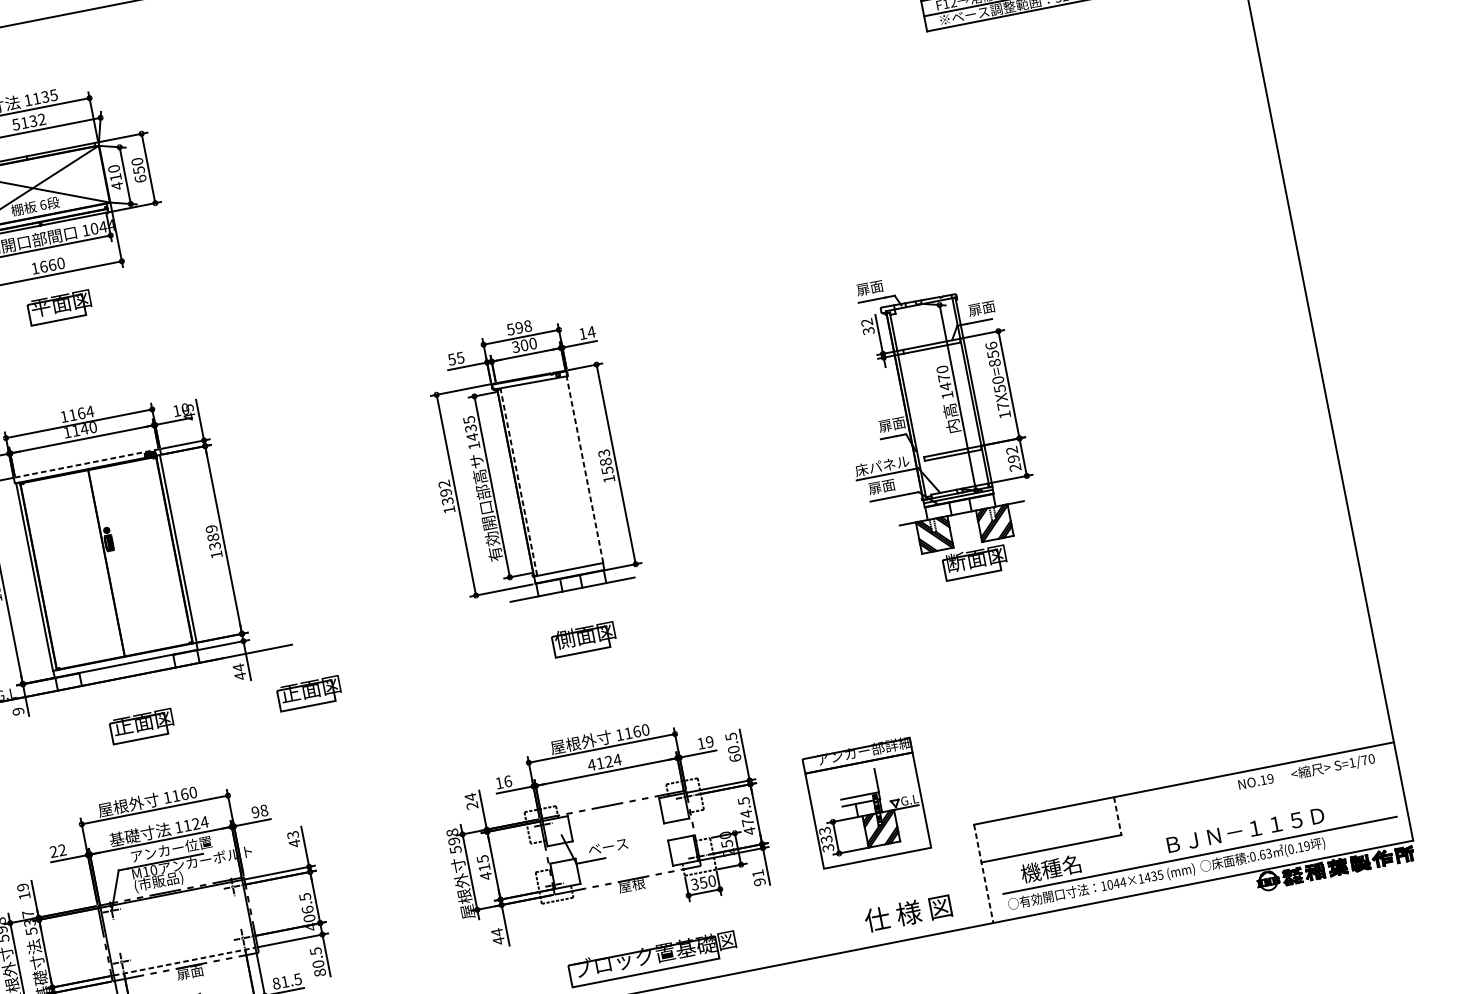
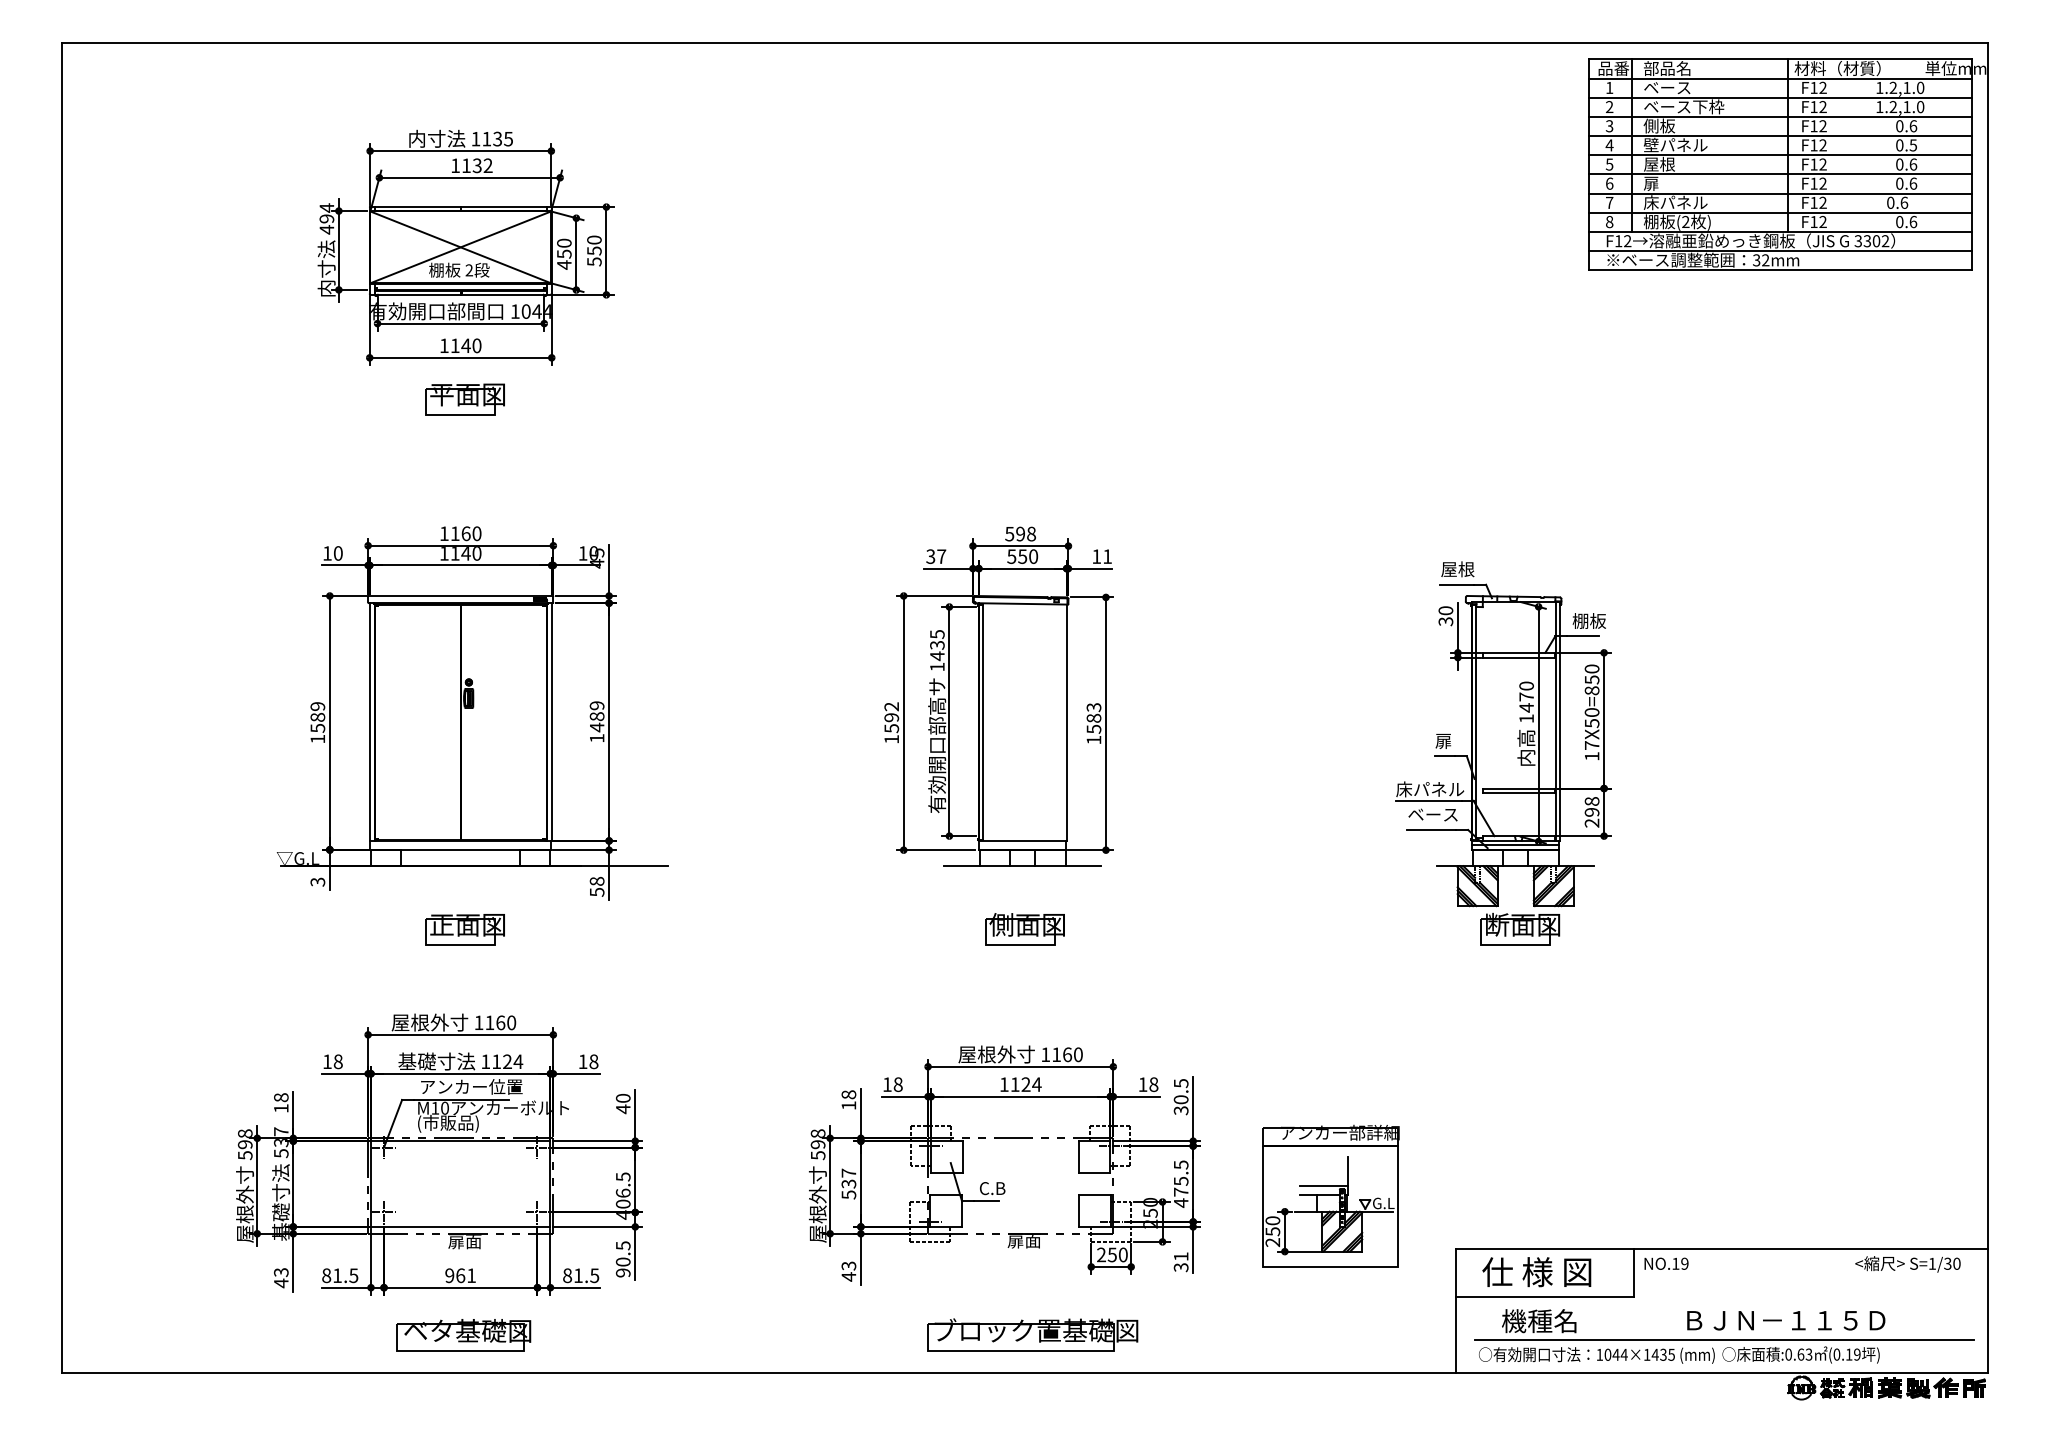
text: (16, 124) -> (455, 165), 5132 -> 1132
text: (115, 176) -> (564, 253), 410 -> 450
text: (140, 178) -> (594, 261), 650 -> 550
text: (43, 205) -> (469, 270), 6 -> 2
text: (47, 265) -> (460, 345), 1660 -> 1140
text: (869, 288) -> (1457, 569), 扉面 -> 屋根
text: (981, 308) -> (1588, 620), 扉面 -> 棚板
text: (866, 322) -> (1445, 610), 32 -> 30
text: (591, 332) -> (1107, 556), 14 -> 11
text: (990, 345) -> (1591, 668), 17X50=856 -> 17X50=850
text: (520, 346) -> (1017, 556), 300 -> 550
text: (456, 358) -> (936, 556), 55 -> 37
text: (89, 411) -> (476, 533), 1164 -> 1160
text: (898, 423) -> (1460, 741), 扉面 -> 扉
text: (1011, 450) -> (1591, 801), 292 -> 298
line: (86, 463) -> (460, 595), dashed -> solid
line: (584, 469) -> (1066, 722), dashed -> solid
line: (519, 482) -> (983, 722), dashed -> solid
text: (888, 485) -> (1432, 814), 扉面 -> ベース
text: (447, 501) -> (891, 728), 1392 -> 1592
text: (214, 546) -> (596, 727), 1389 -> 1489
text: (239, 671) -> (596, 886), 44 -> 58
part: (308, 693) -> (676, 929), removed
text: (18, 711) -> (317, 881), 9 -> 3
text: (709, 741) -> (1153, 1084), 19 -> 18
text: (734, 758) -> (1180, 1110), 60.5 -> 30.5
text: (1364, 760) -> (1947, 1263), S=1/70 -> S=1/30
text: (591, 764) -> (1004, 1084), 4124 -> 1124
text: (507, 781) -> (897, 1084), 16 -> 18
text: (1256, 781) -> (1666, 1263), moved
text: (471, 801) -> (848, 1100), 24 -> 18
text: (255, 812) -> (582, 1061), 98 -> 18
text: (746, 814) -> (1181, 1181), 474.5 -> 475.5
line: (1117, 815) -> (1633, 1272), dashed -> solid
text: (293, 834) -> (623, 1097), 43 -> 40
text: (826, 839) -> (1272, 1231), 333 -> 250
text: (608, 847) -> (1004, 1188), ベース -> C.B
text: (57, 850) -> (332, 1061), 22 -> 18
text: (484, 867) -> (848, 1183), 415 -> 537
line: (983, 874) -> (1456, 1311), dashed -> solid
text: (760, 881) -> (1181, 1267), 91 -> 31
text: (631, 884) -> (1024, 1240), 屋根 -> 扉面
text: (694, 884) -> (1101, 1255), 350 -> 250
text: (23, 887) -> (281, 1097), 19 -> 18
text: (908, 913) -> (1536, 1272), moved
text: (496, 931) -> (848, 1265), 44 -> 43
line: (184, 961) -> (460, 1226), dashed -> solid
text: (320, 972) -> (623, 1272), 80.5 -> 90.5

